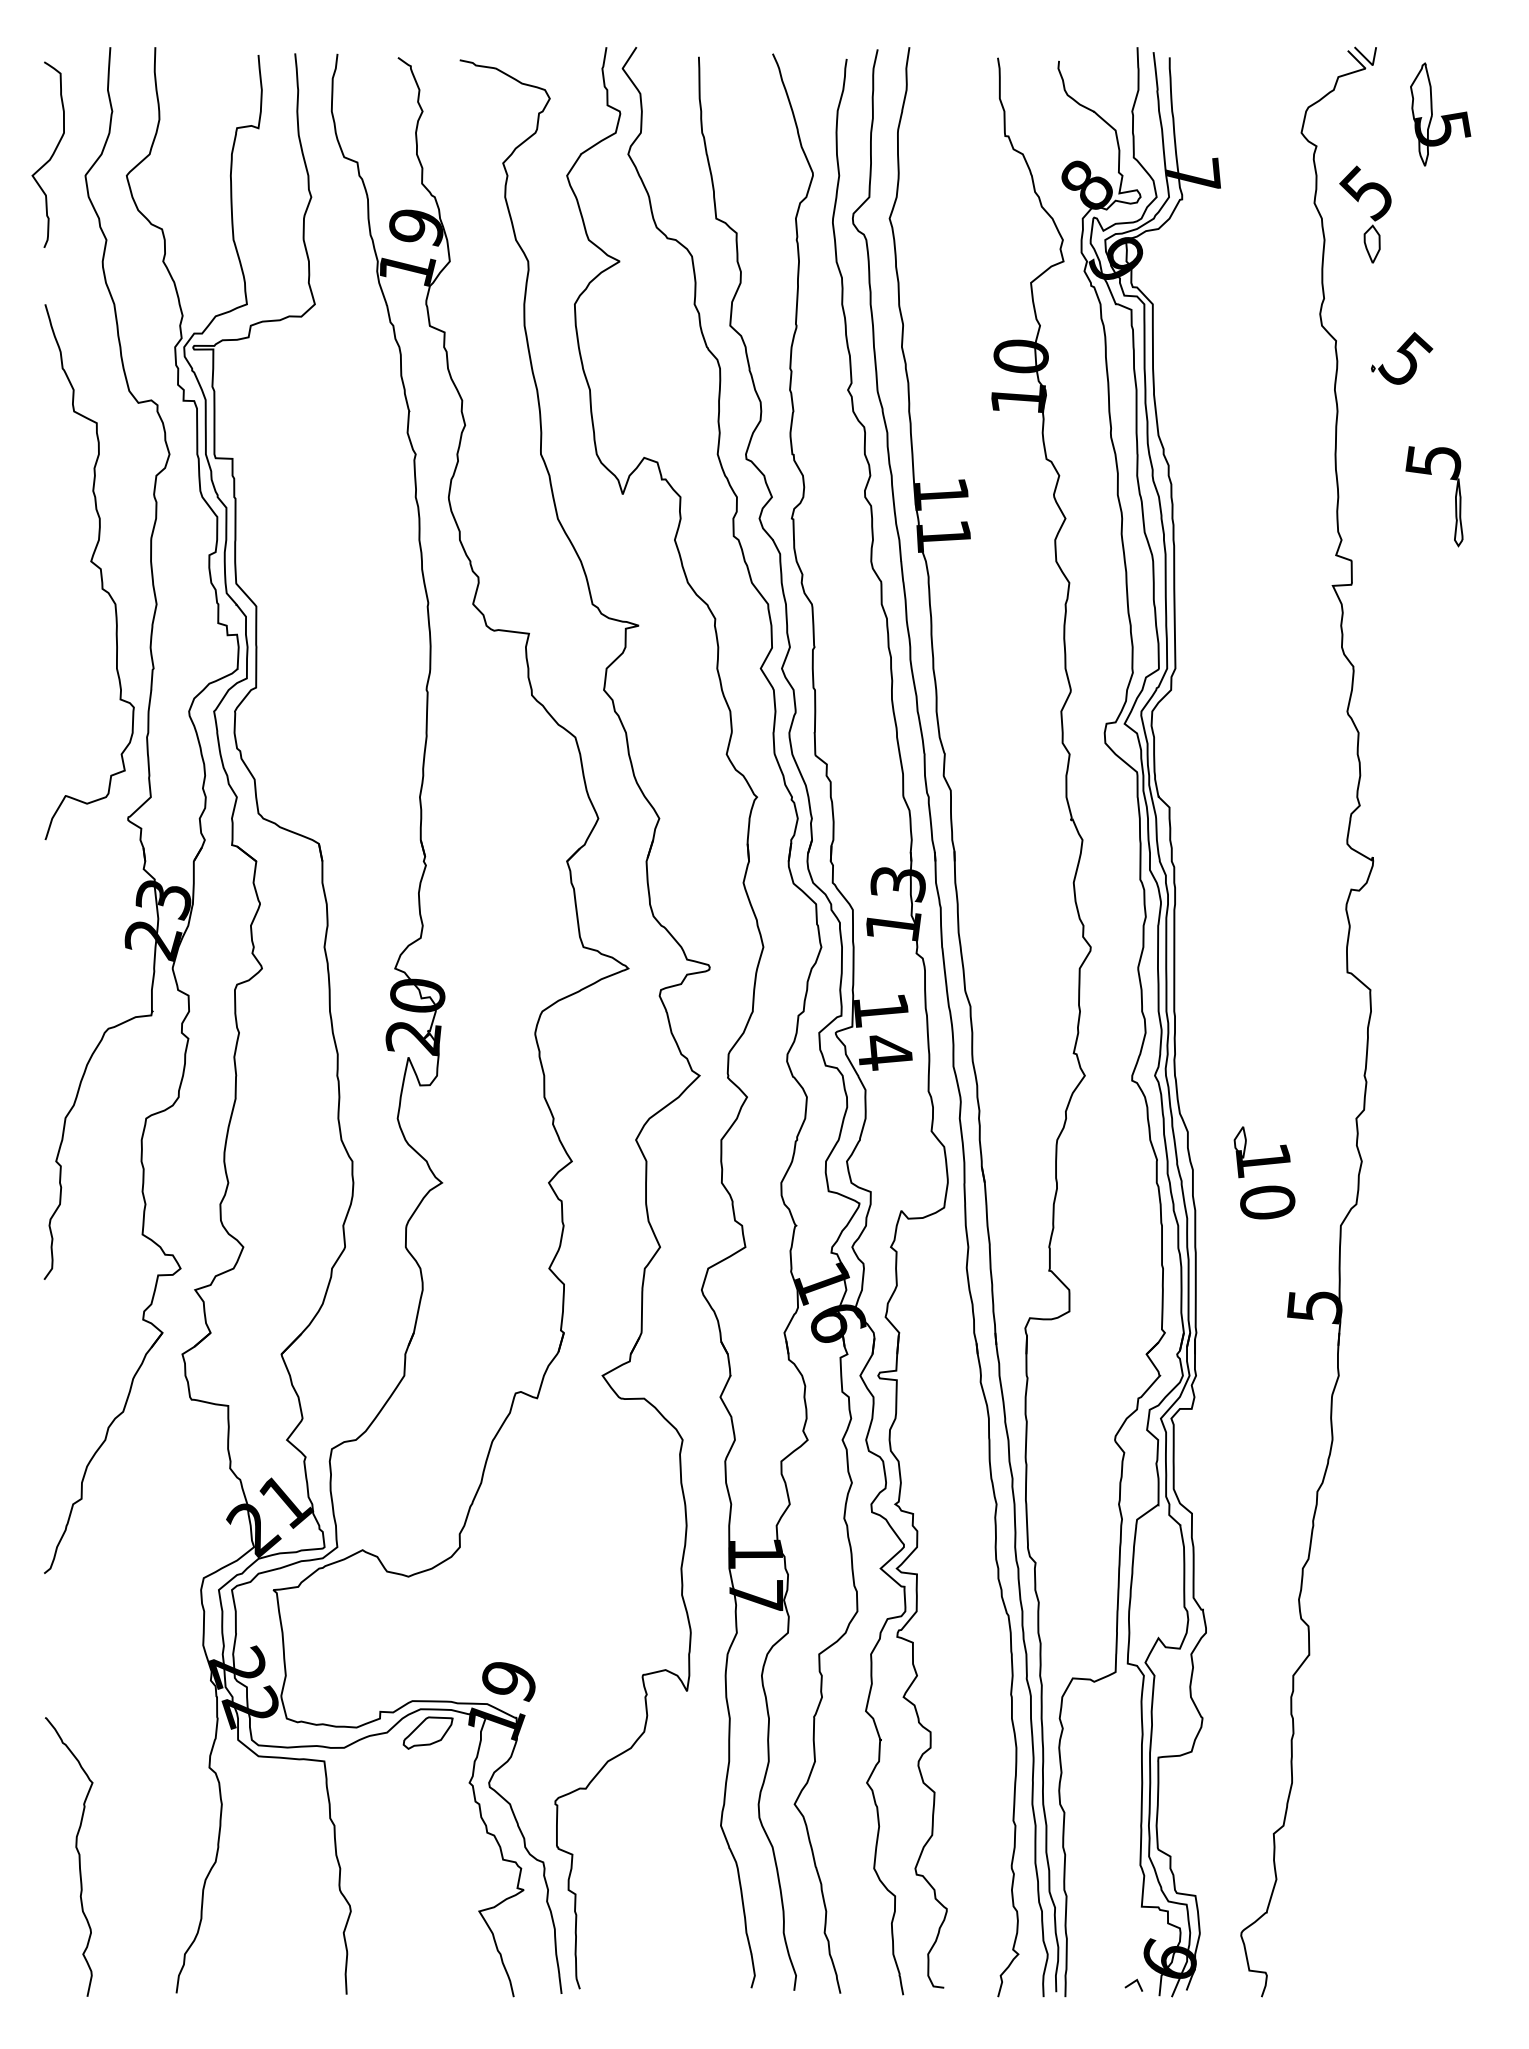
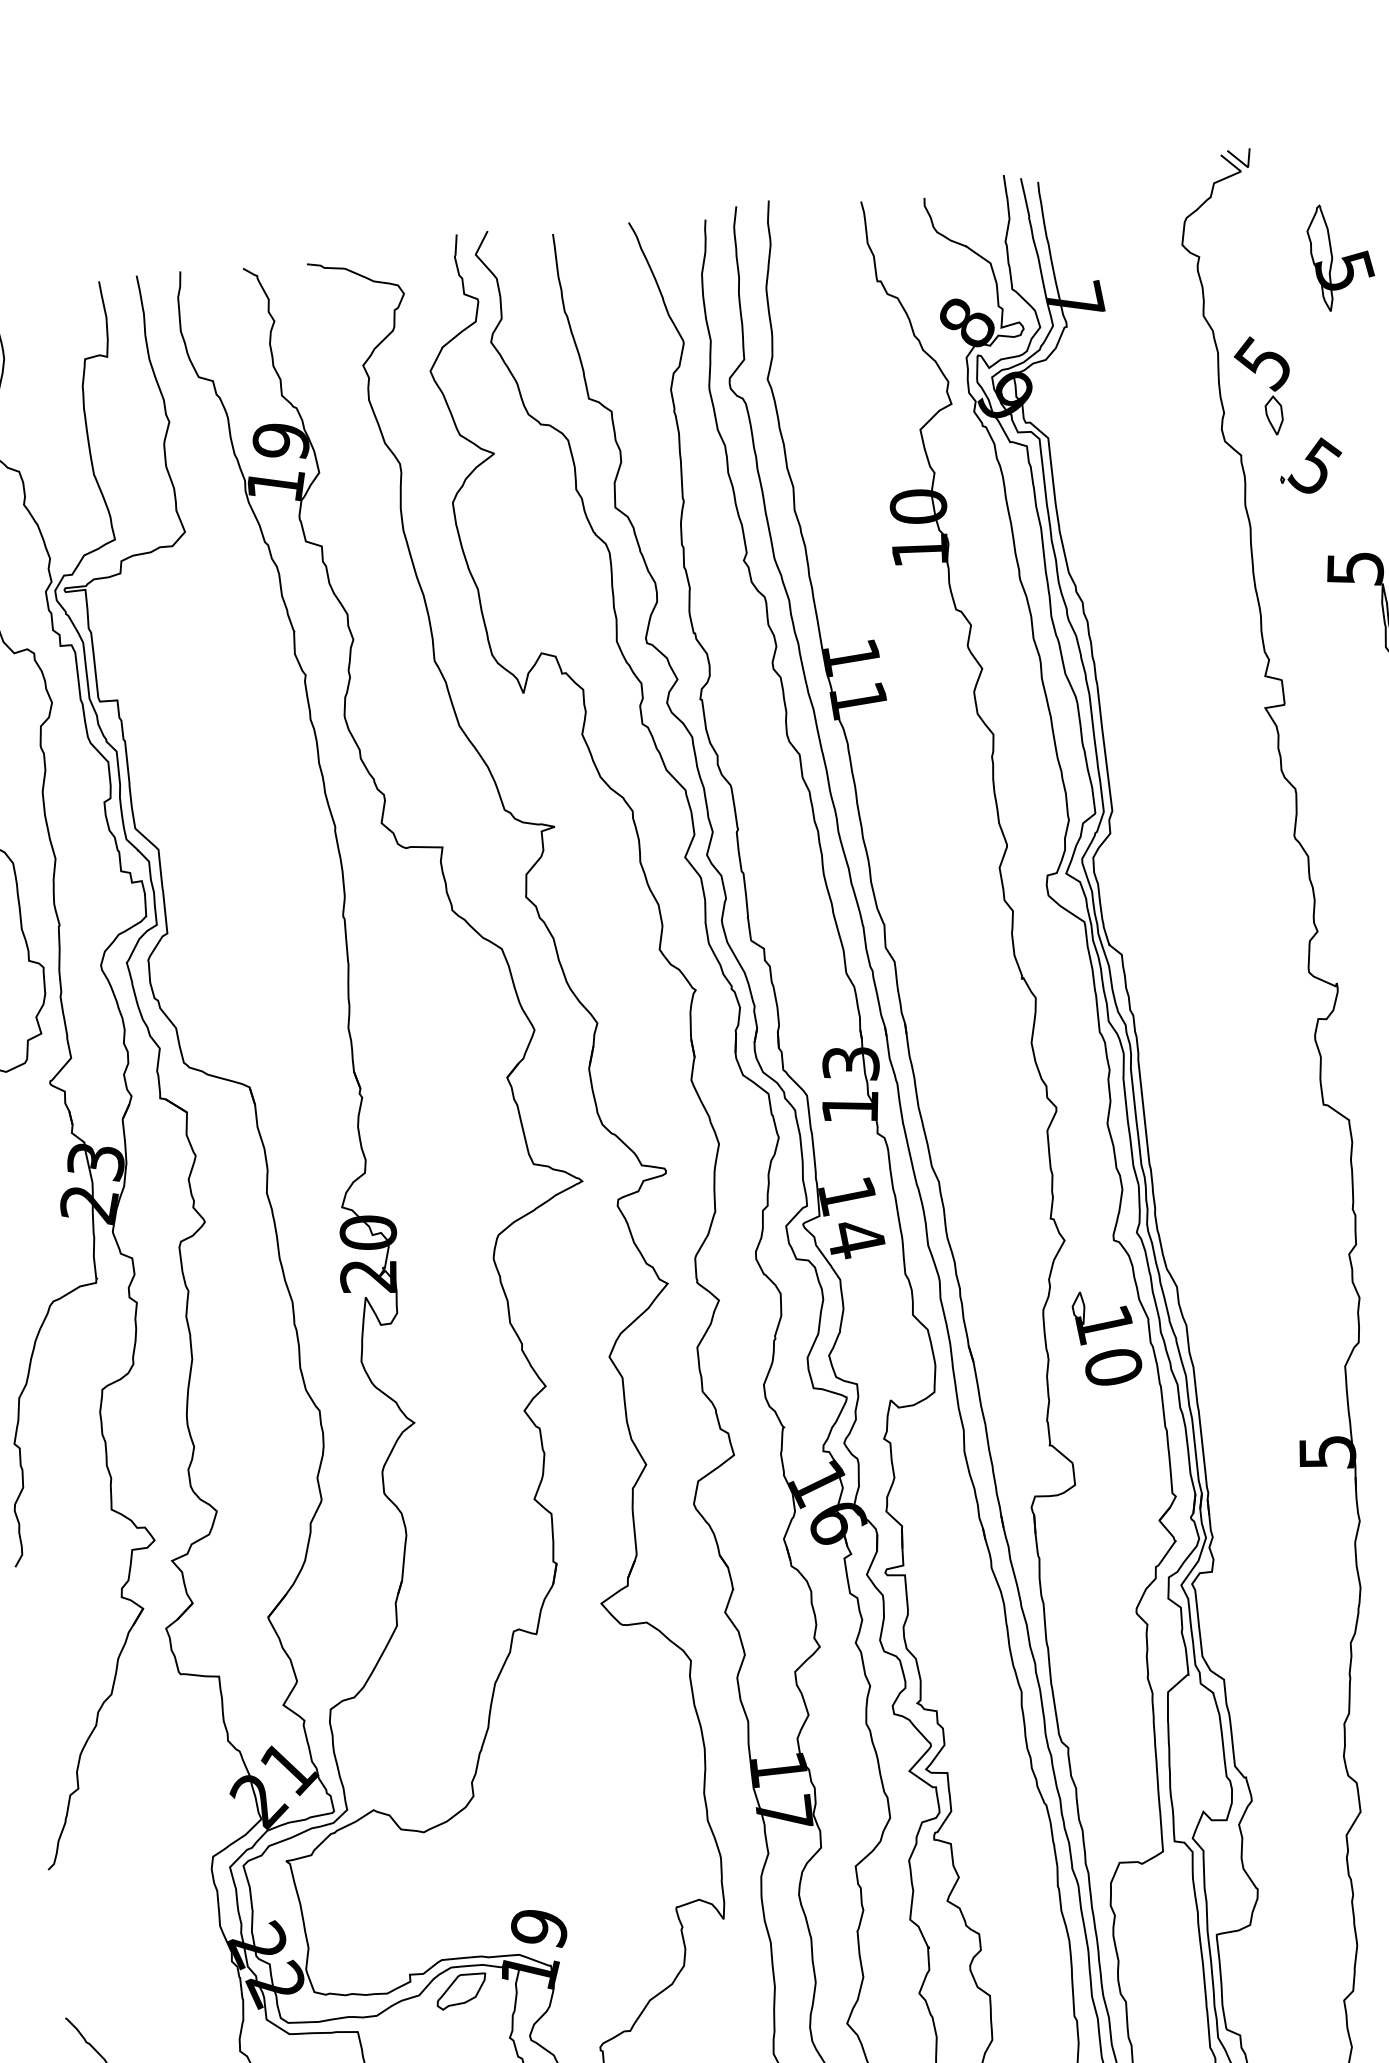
part: (1440, 114) -> (1340, 256), moved
part: (1365, 214) -> (1264, 385), moved
part: (1262, 1165) -> (1104, 1329), moved

